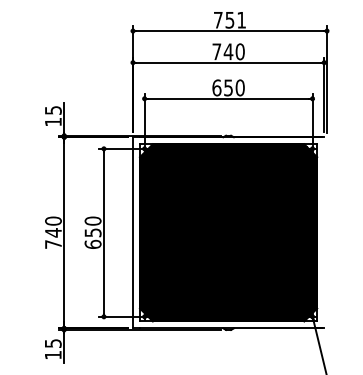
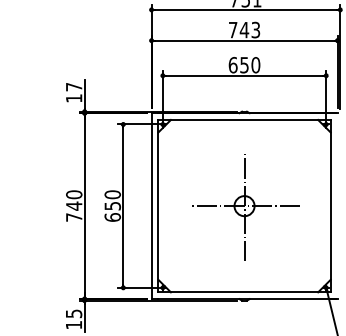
text: (239, 51) -> (255, 29), 740 -> 743
text: (53, 110) -> (74, 87), 15 -> 17
hatch: (228, 232) -> (244, 205), removed

